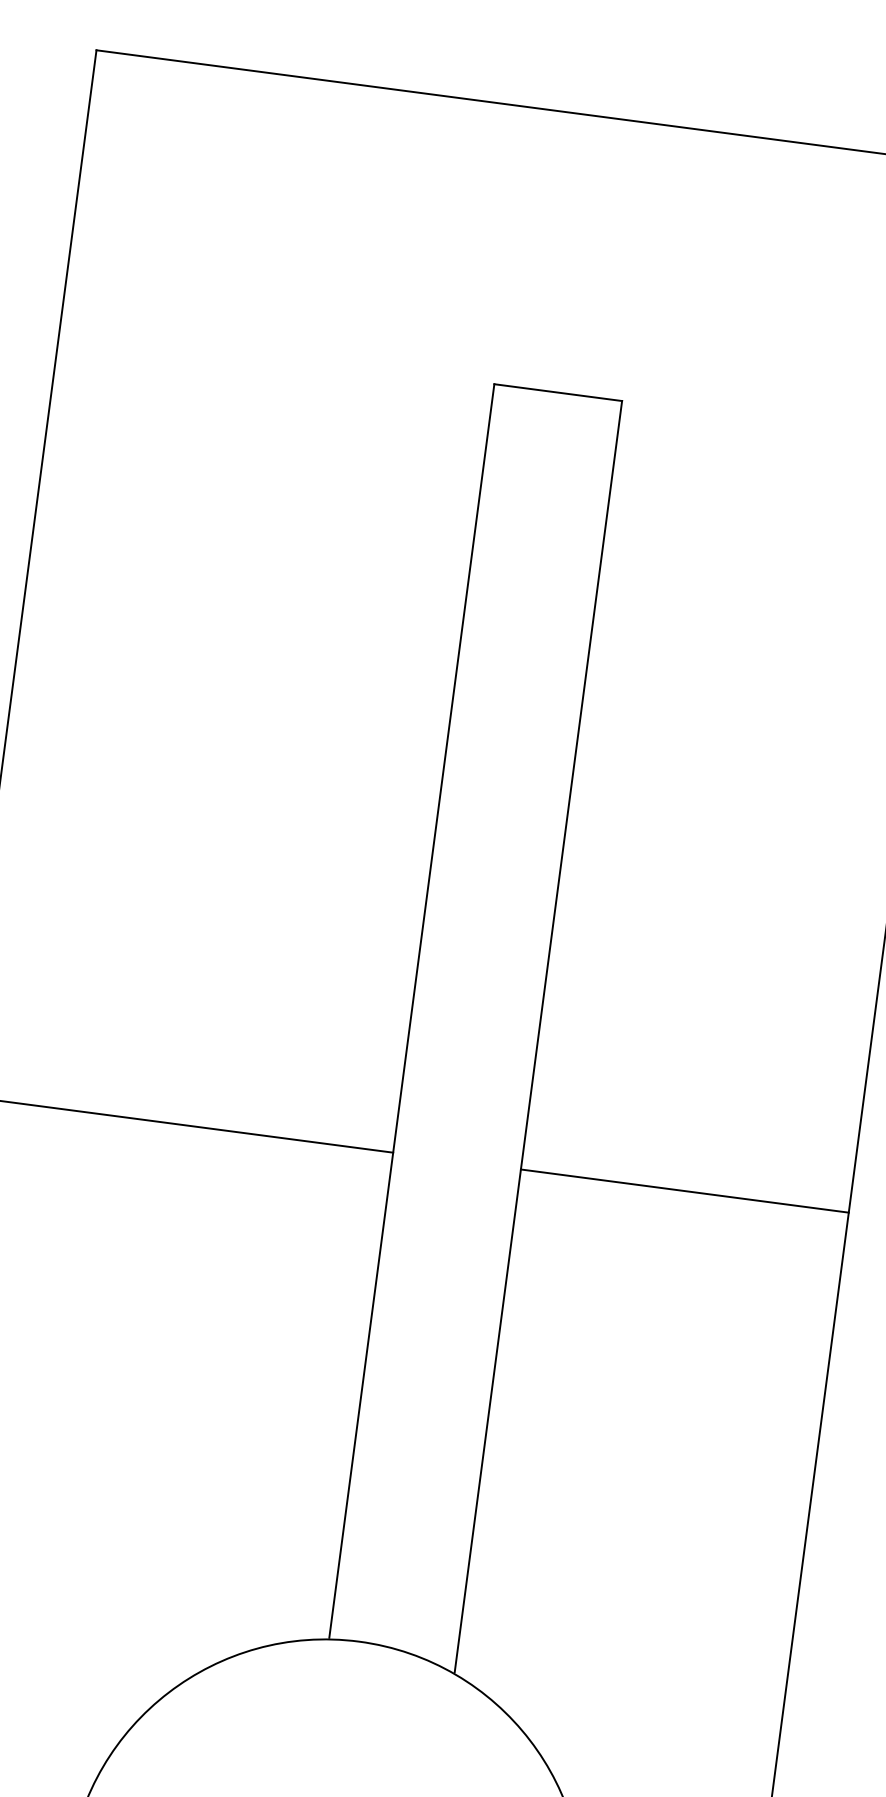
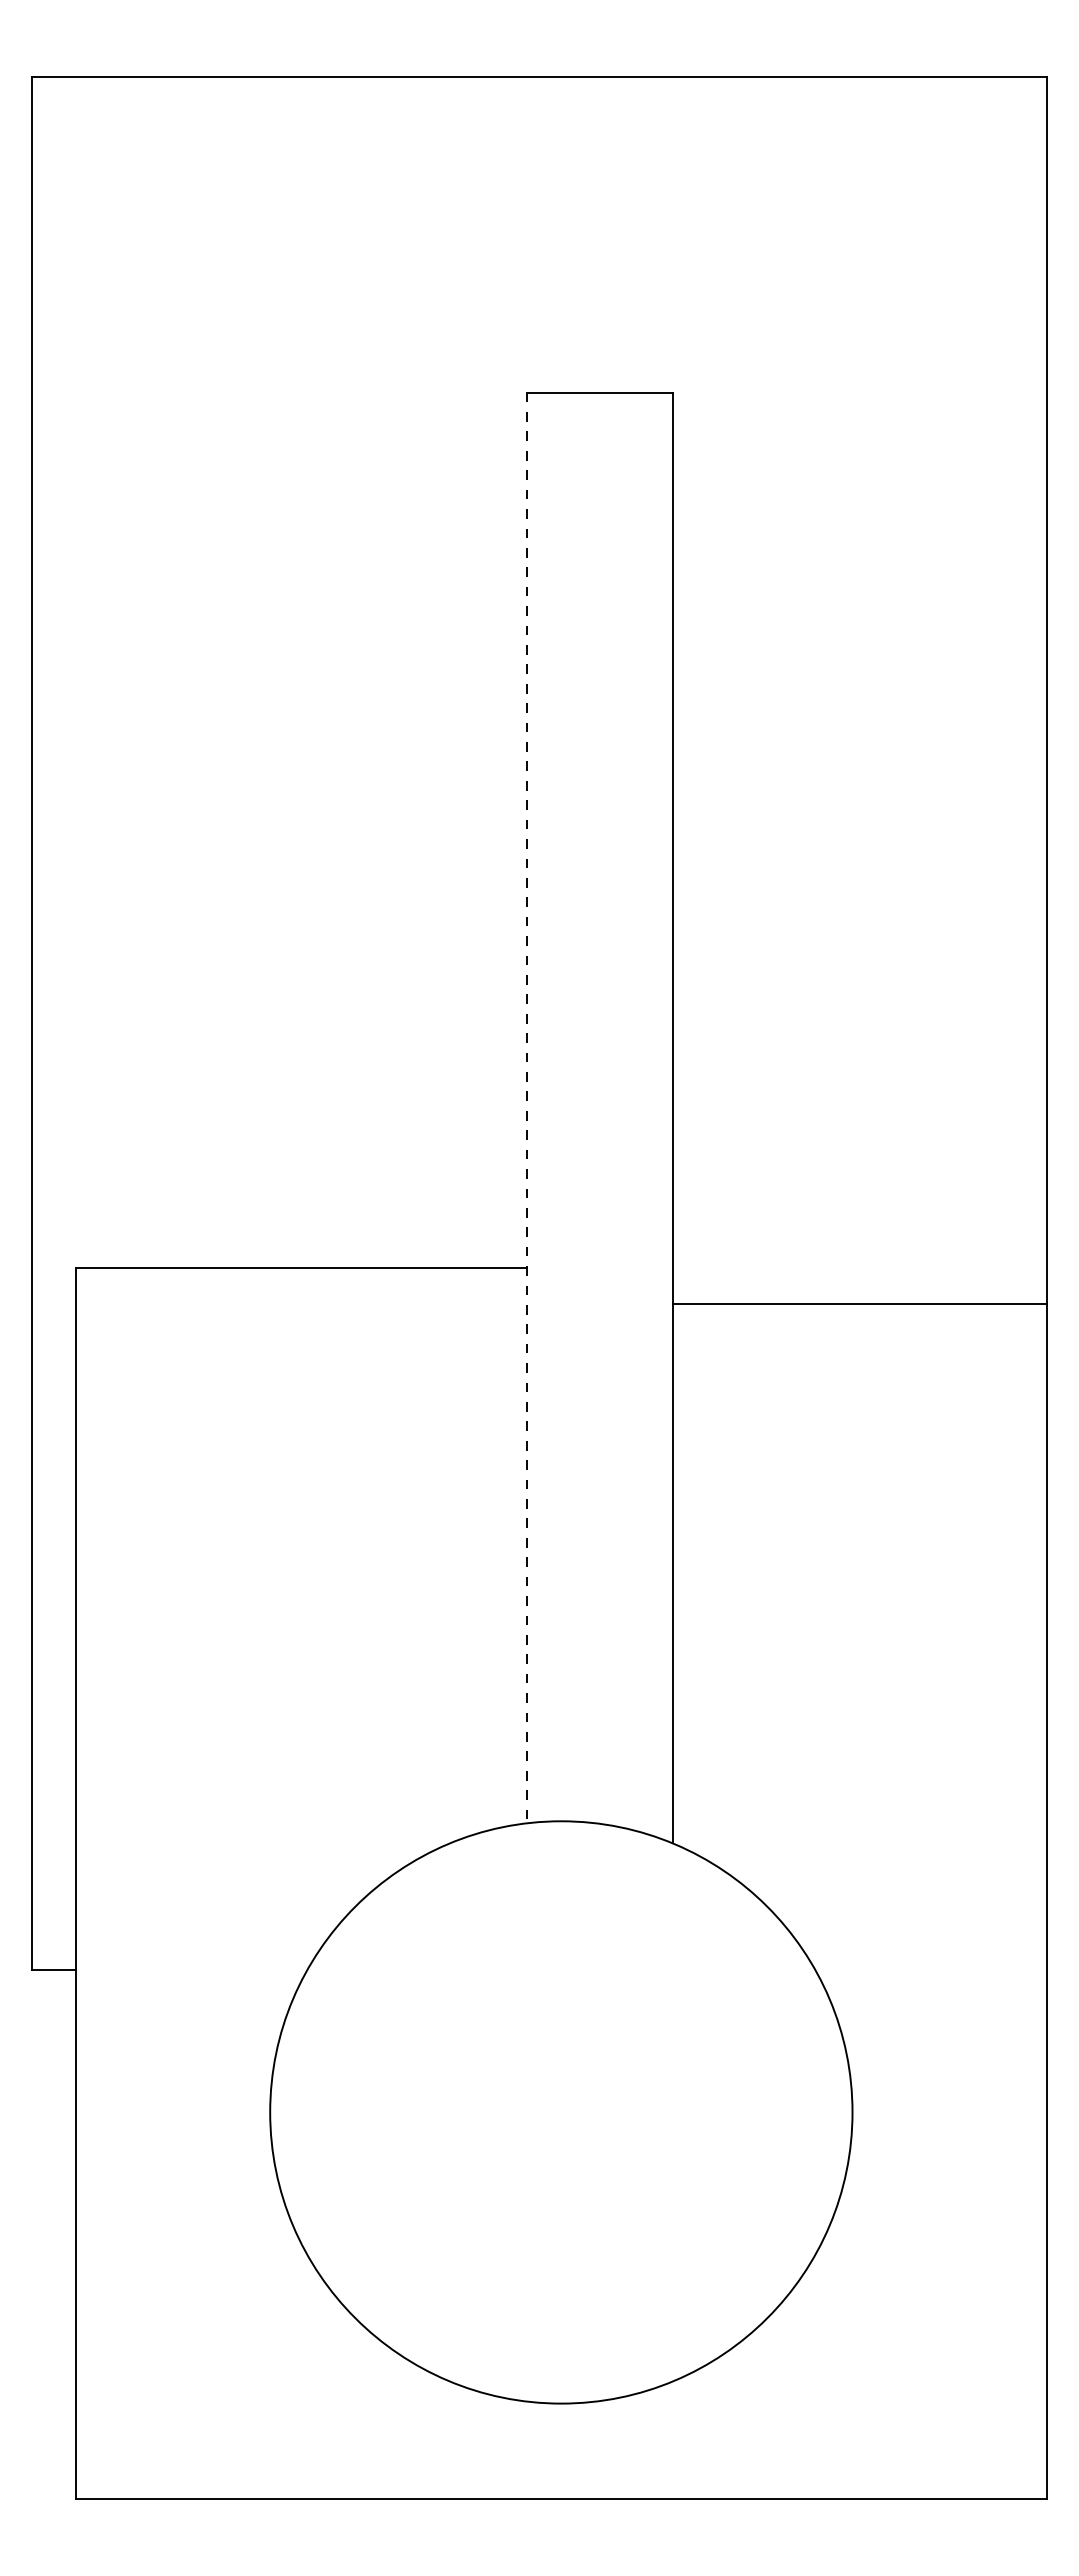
line: (411, 1011) -> (527, 1107), solid -> dashed
line: (684, 1191) -> (859, 1304), moved

